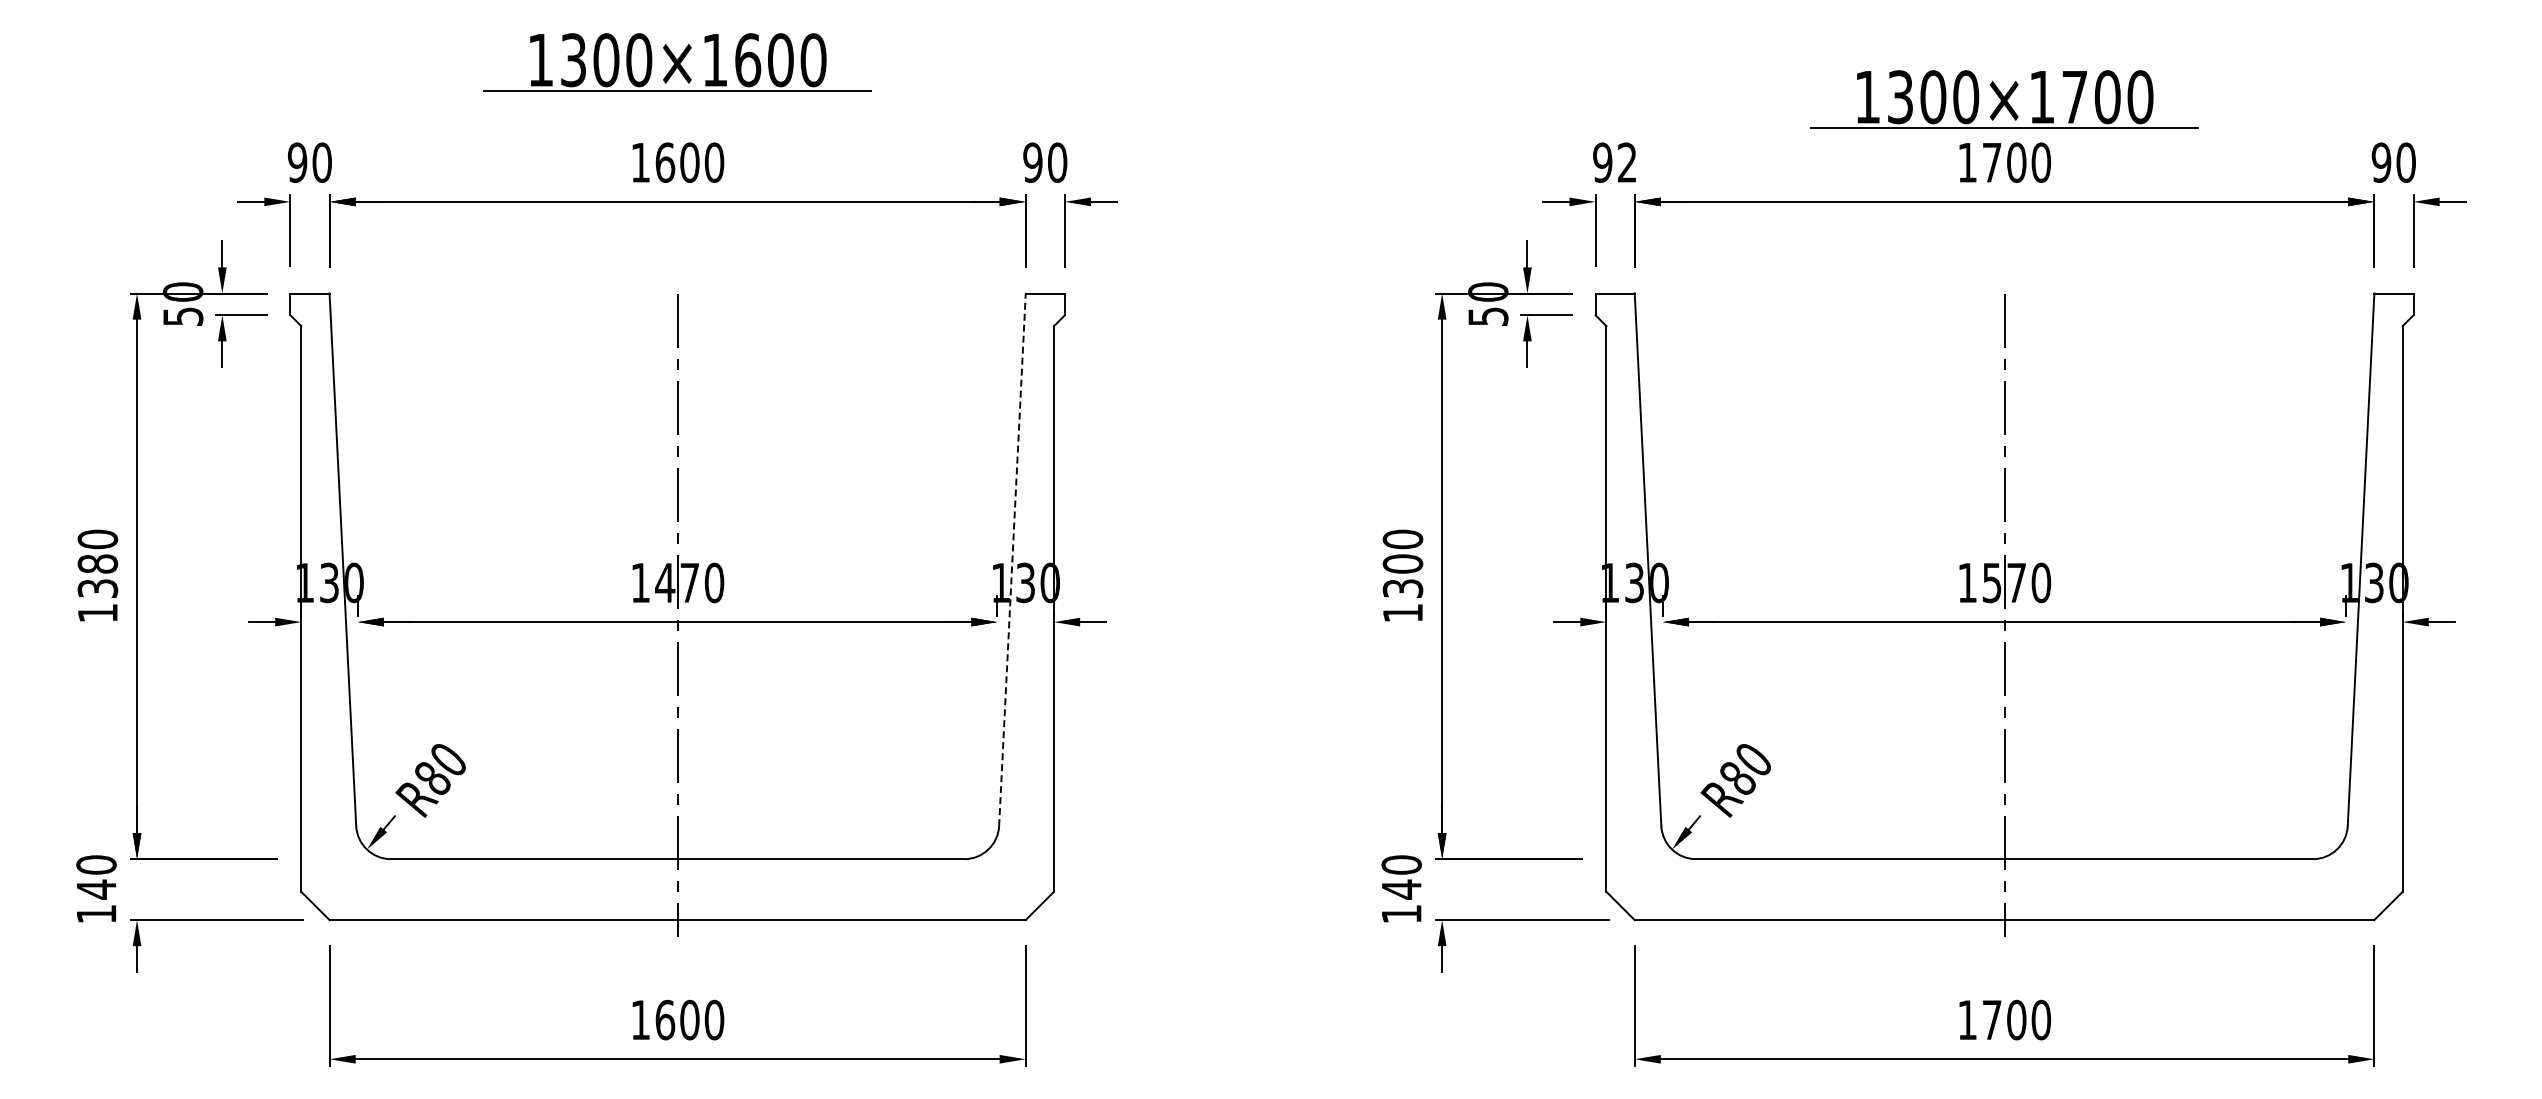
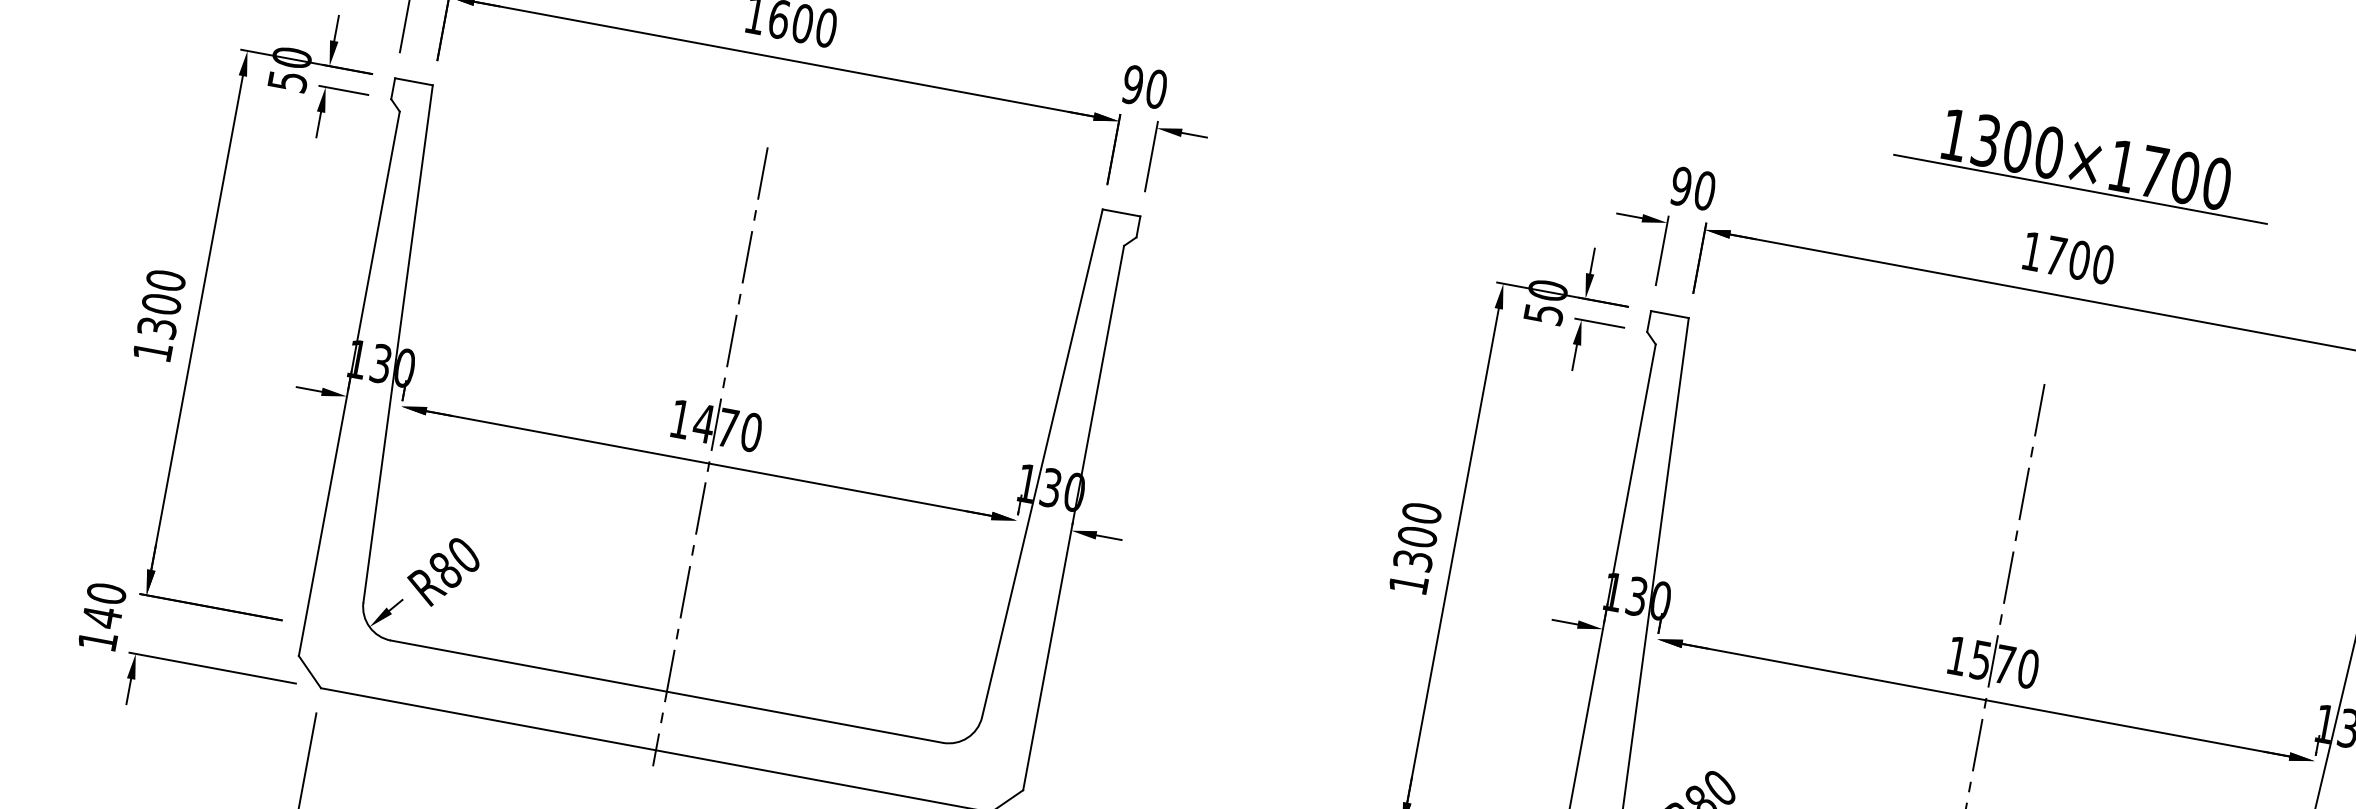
part: (2004, 99) -> (2085, 161), moved
text: (1627, 162) -> (1705, 190), 92 -> 90
line: (1012, 559) -> (1042, 463), dashed -> solid
text: (97, 563) -> (161, 303), 1380 -> 1300

